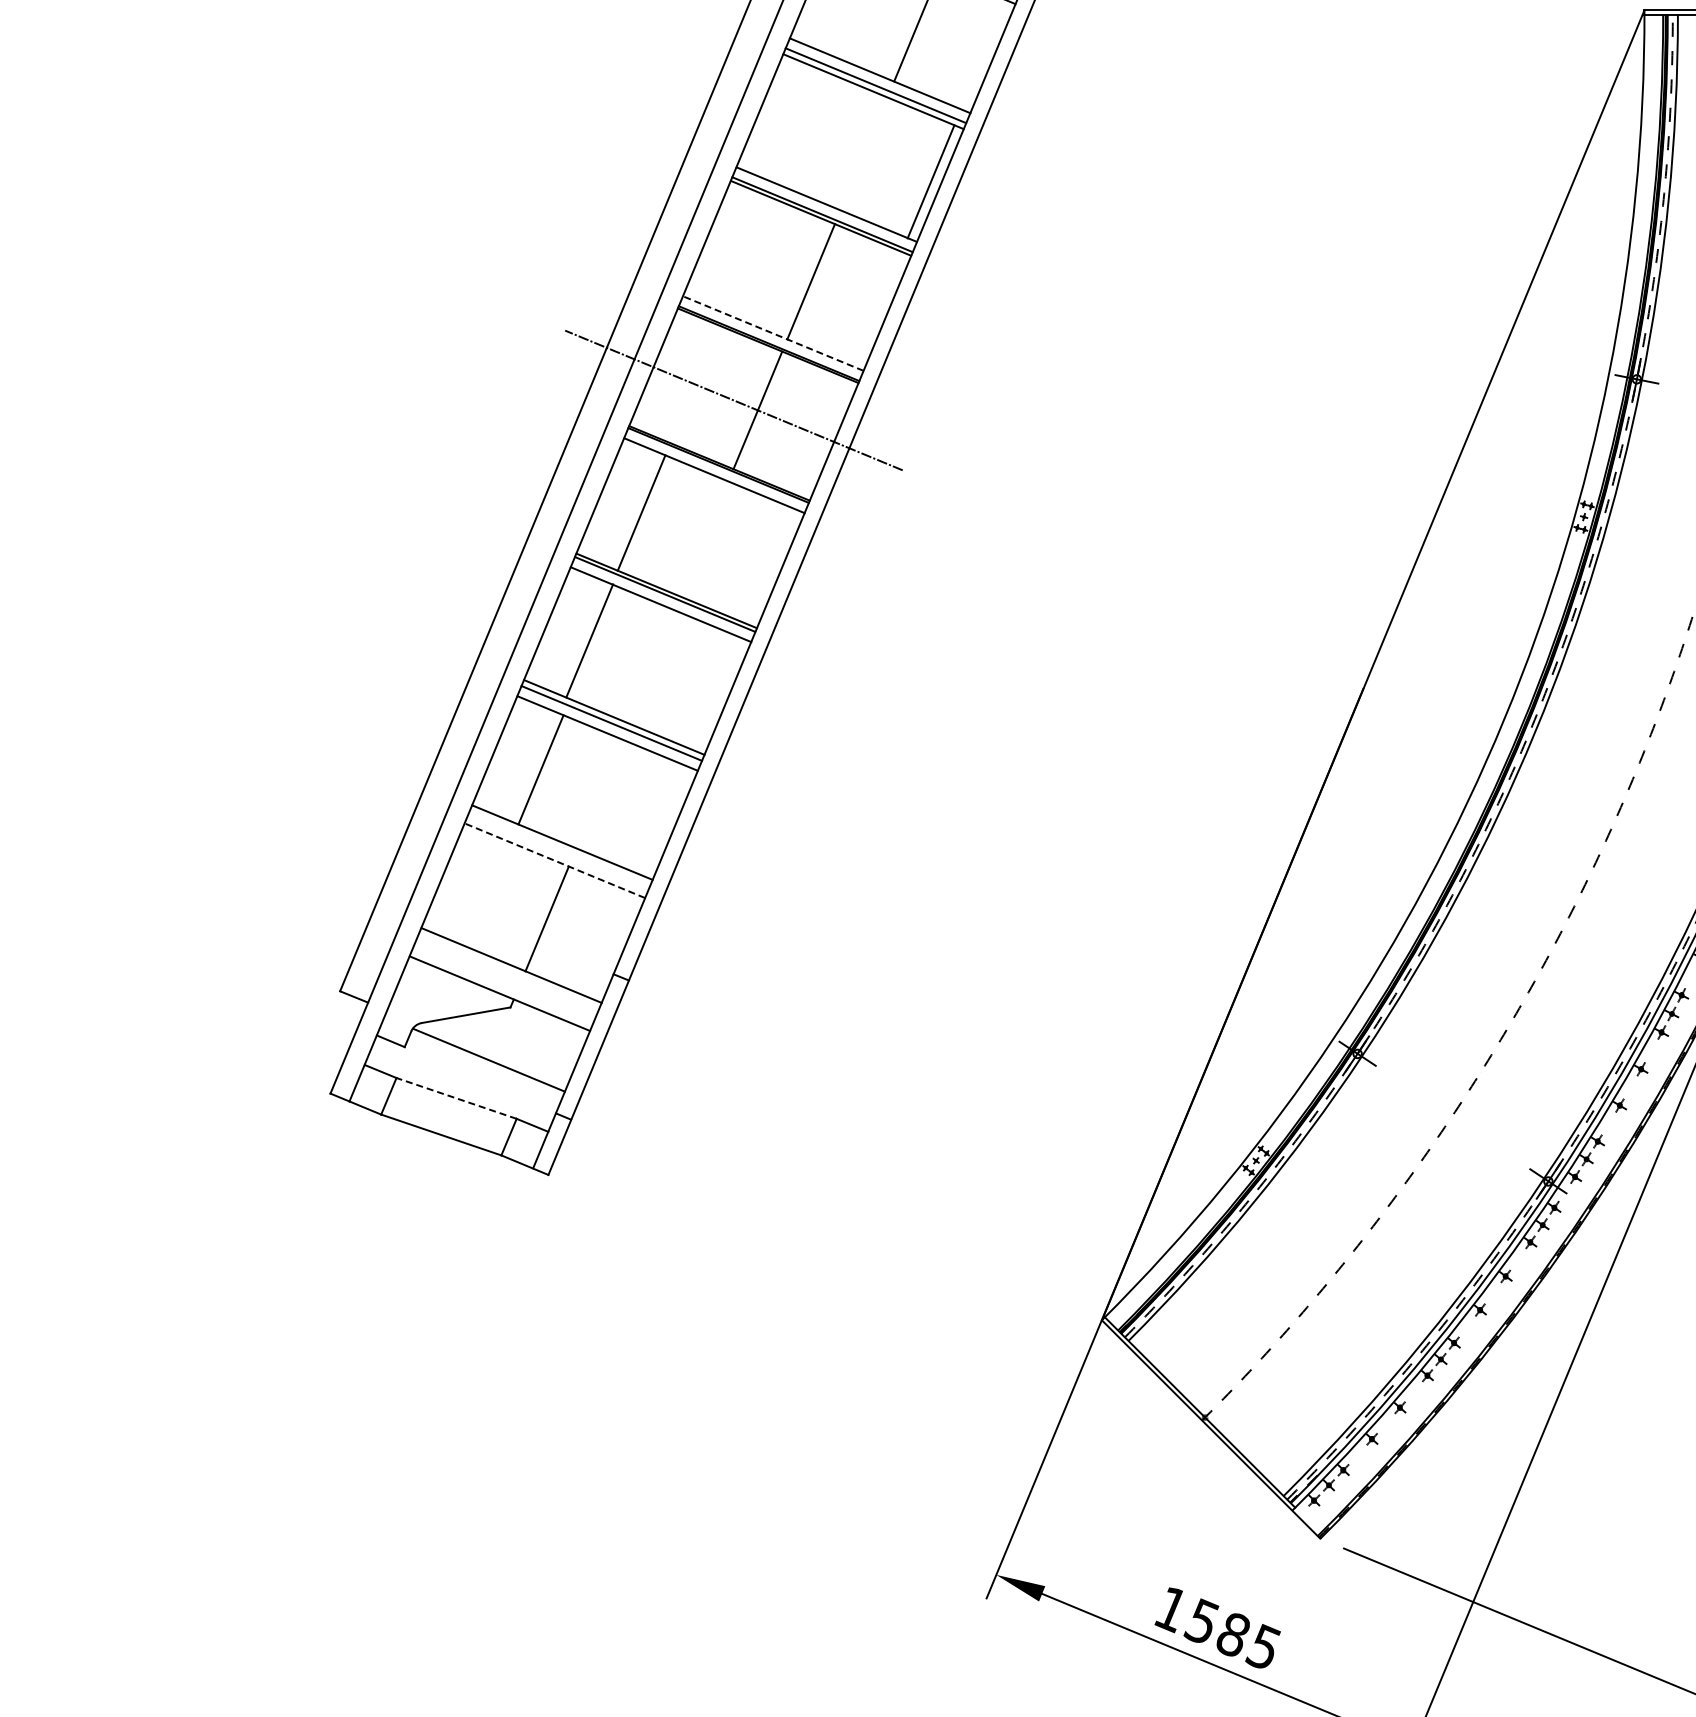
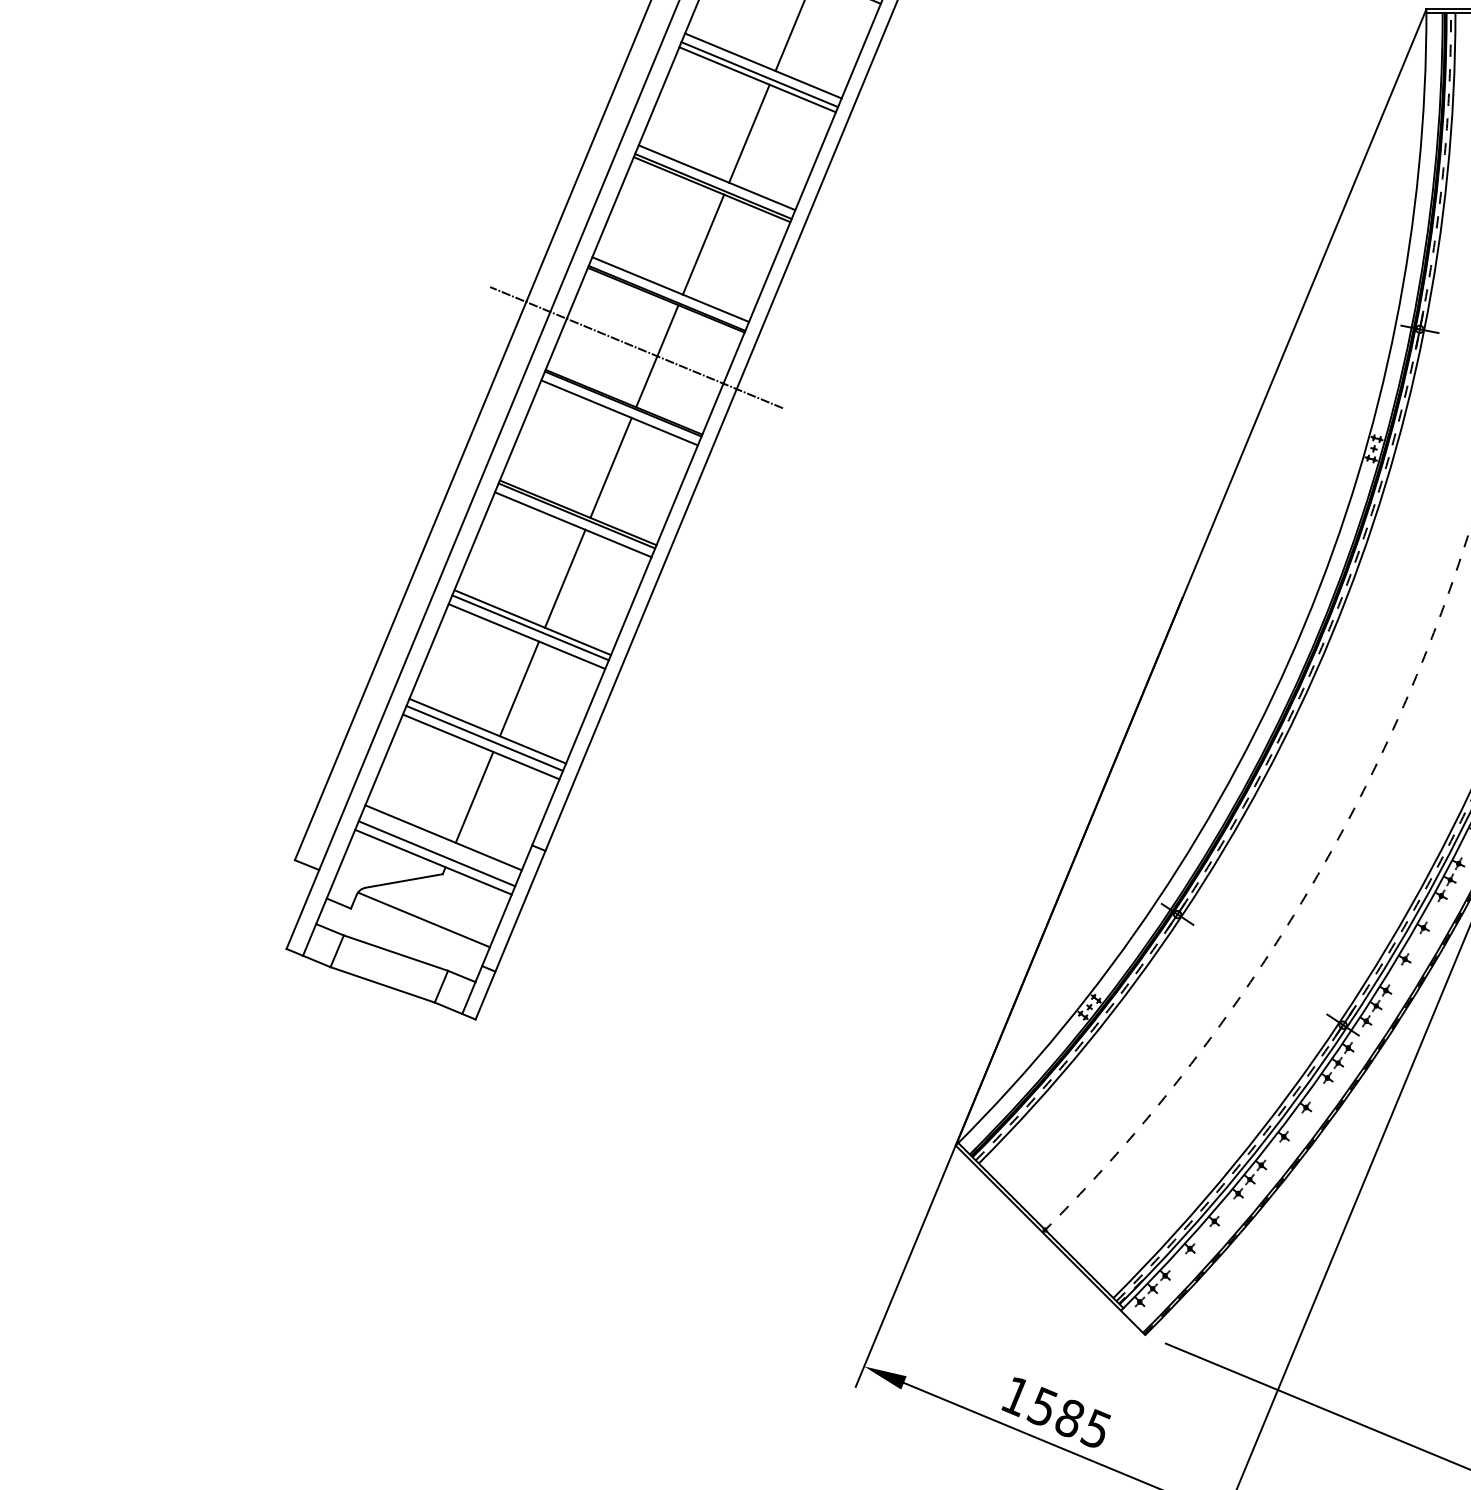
line: (930, 181) -> (748, 133), moved
line: (773, 333) -> (670, 289), dashed -> solid
line: (641, 512) -> (611, 467), moved
line: (589, 640) -> (565, 578), moved
line: (540, 769) -> (519, 688), moved
line: (558, 850) -> (484, 738), added
line: (554, 860) -> (480, 746), dashed -> solid
line: (503, 983) -> (436, 853), added
line: (456, 1098) -> (395, 953), dashed -> solid

